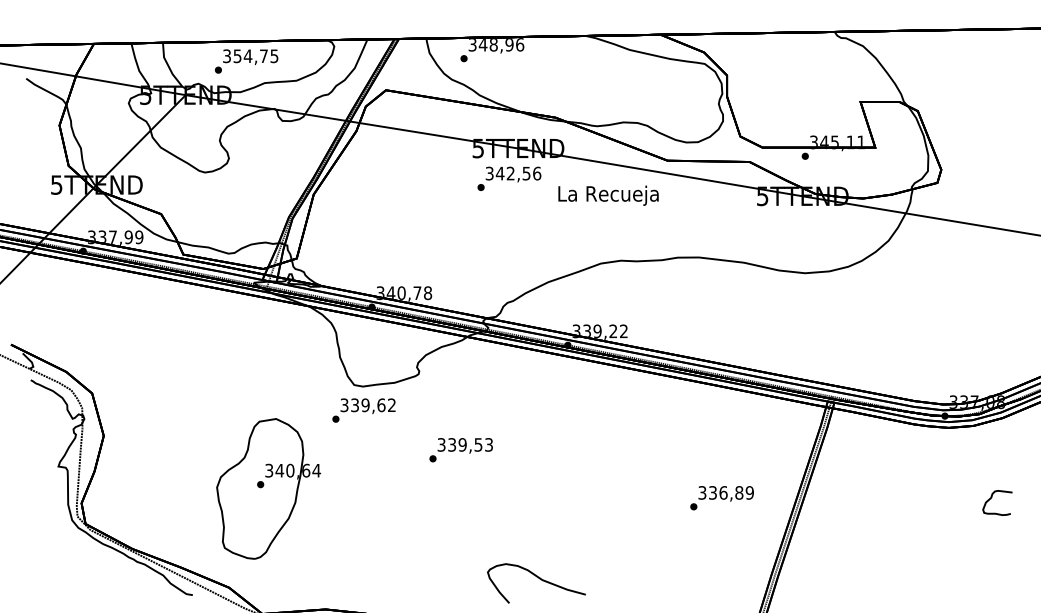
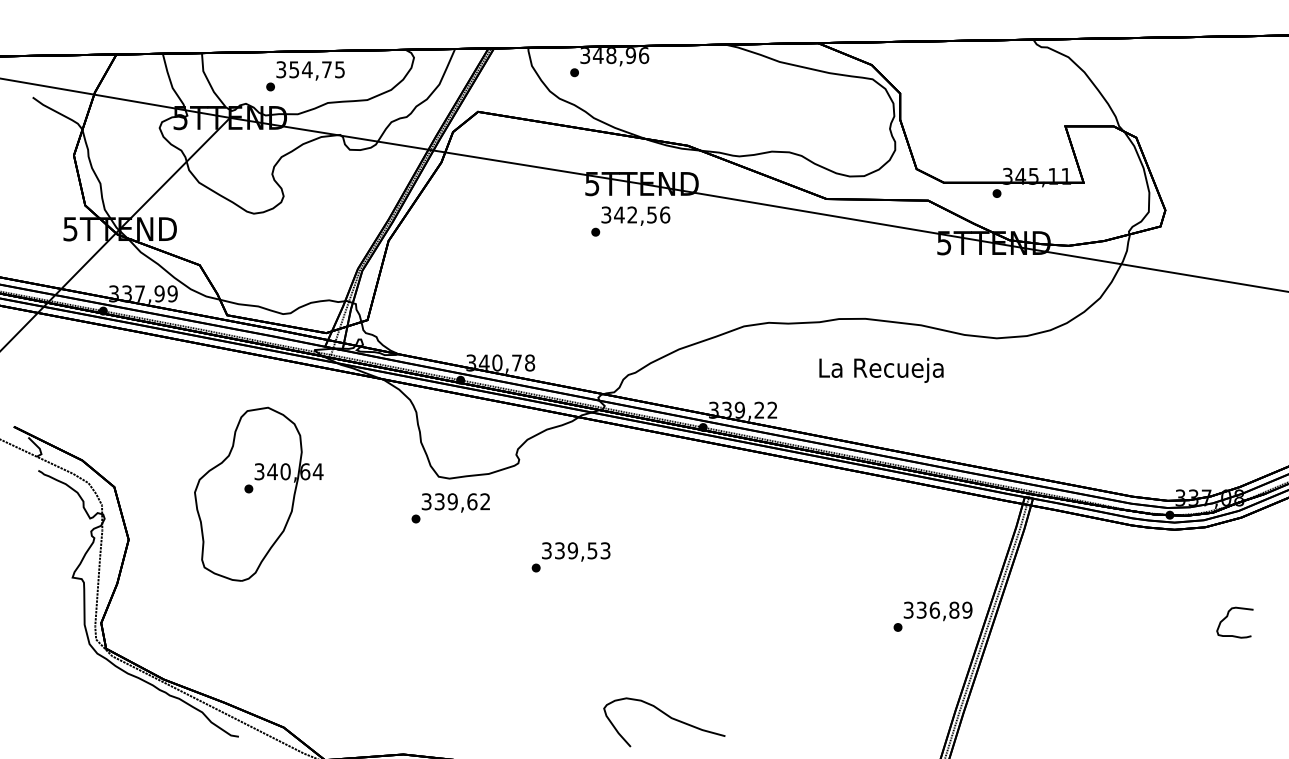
text: (608, 195) -> (881, 369), moved
part: (268, 488) -> (258, 493), moved
text: (721, 497) -> (932, 616), moved

